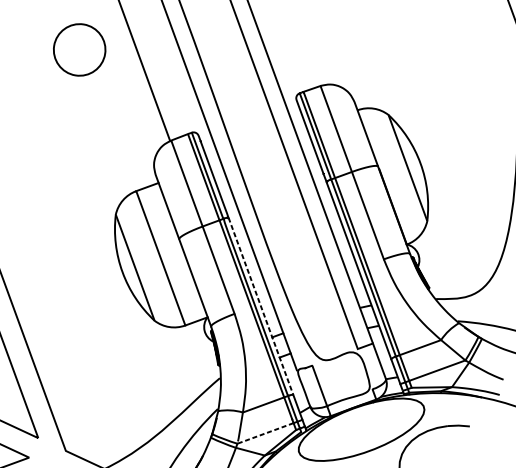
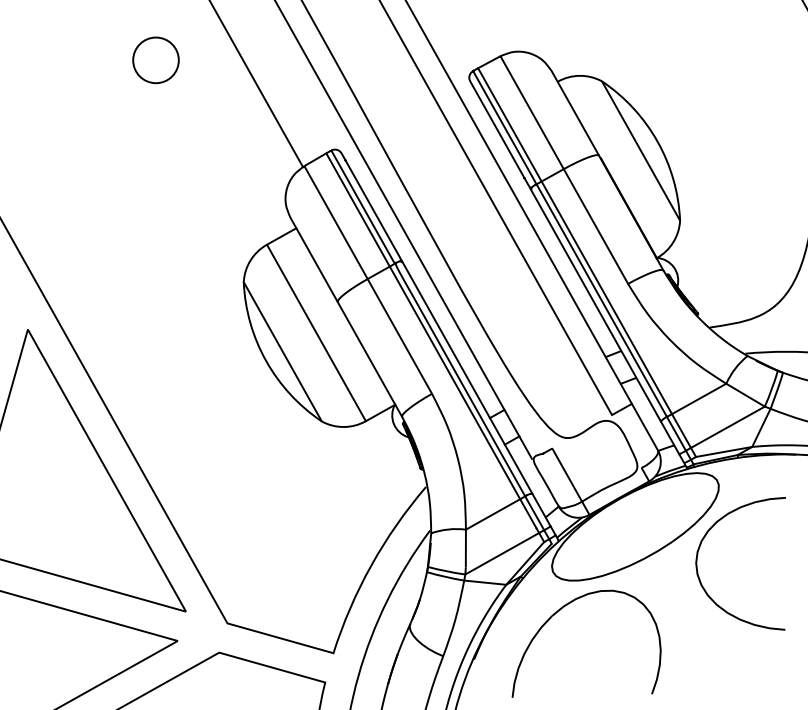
circle: (79, 49) -> (155, 60), size x0.62
line: (261, 306) -> (467, 377), dashed -> solid
line: (262, 434) -> (498, 555), dashed -> solid

